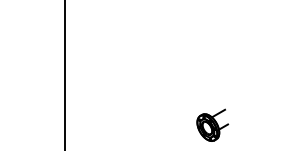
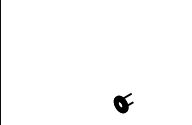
part: (212, 124) -> (123, 102), size x0.7

